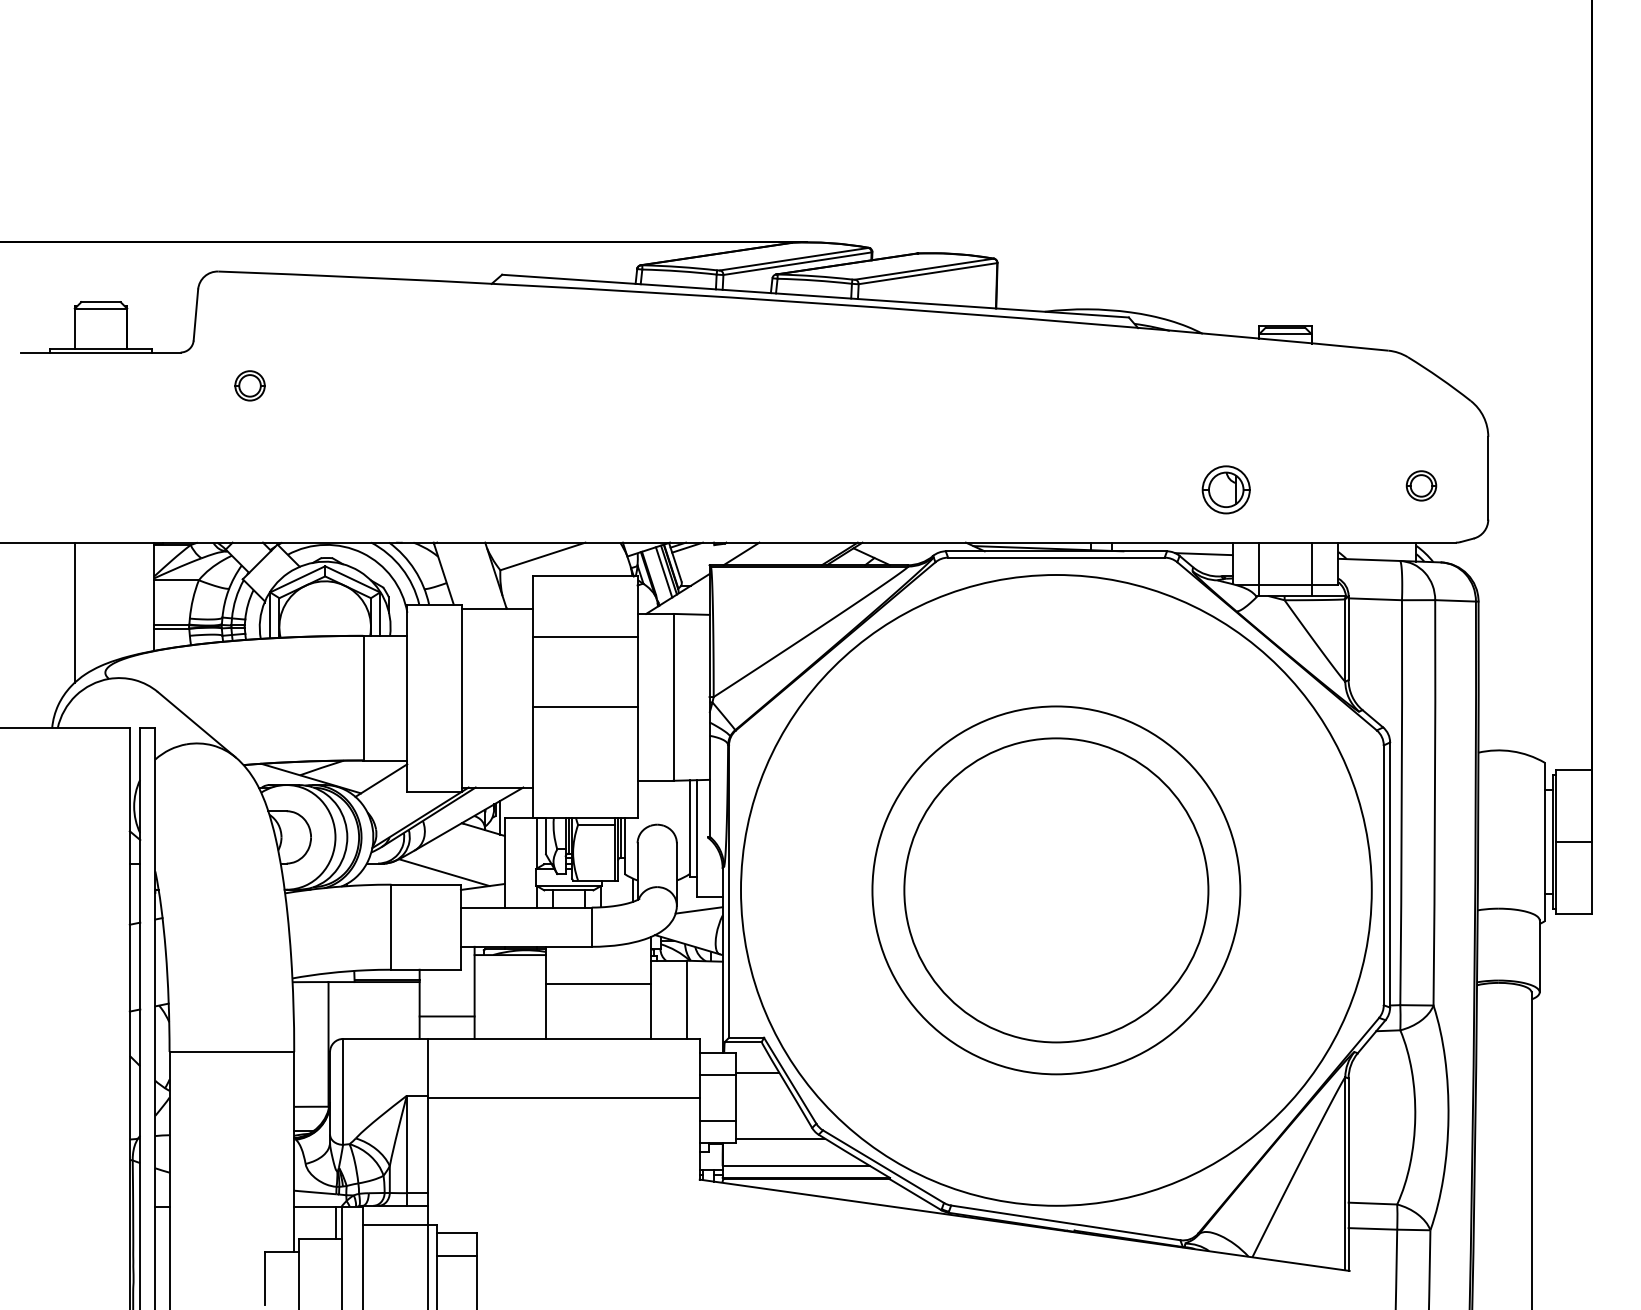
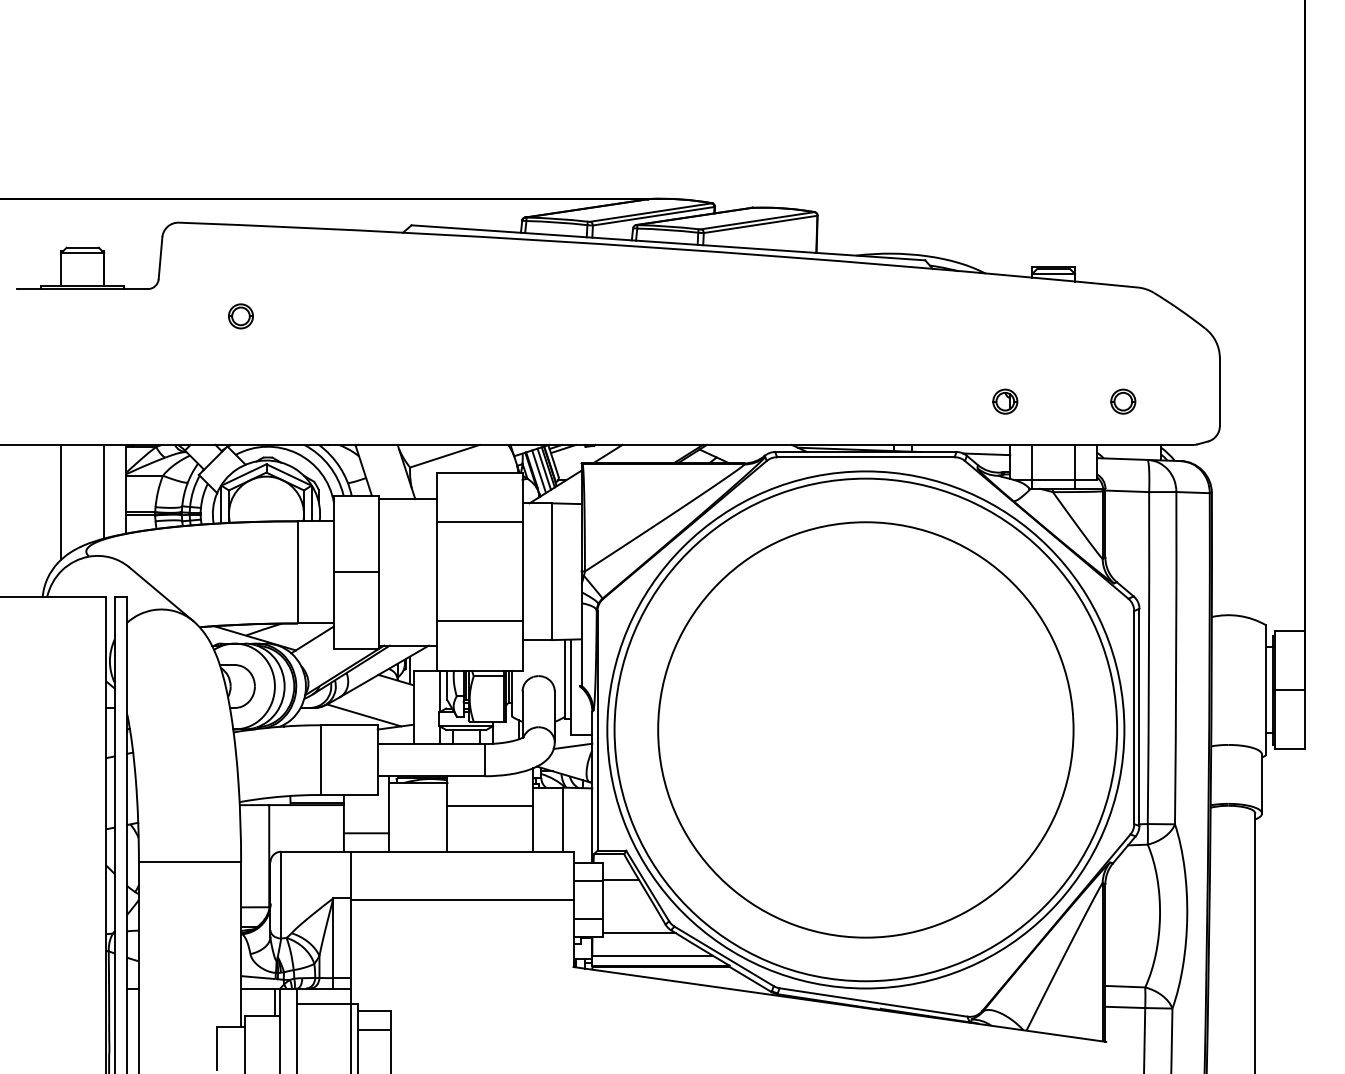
part: (249, 385) -> (240, 316), moved
part: (1421, 485) -> (1123, 401), moved
part: (1226, 489) -> (1005, 401), size x0.62
line: (657, 575) -> (538, 471), added
line: (127, 599) -> (104, 491), added
line: (434, 698) -> (356, 572), added
line: (584, 706) -> (479, 621), moved
circle: (1055, 889) -> (865, 729), size x1.67
circle: (1056, 890) -> (865, 730), size x1.67

